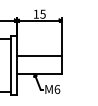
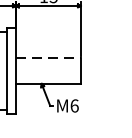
line: (39, 56) -> (48, 57), solid -> dashed

